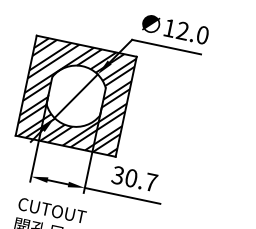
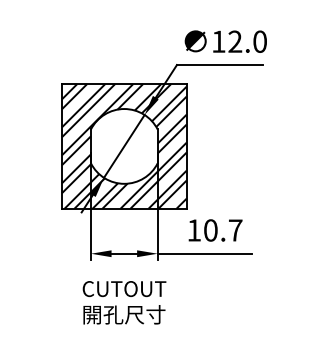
text: (117, 175) -> (193, 230), 30.7 -> 10.7

